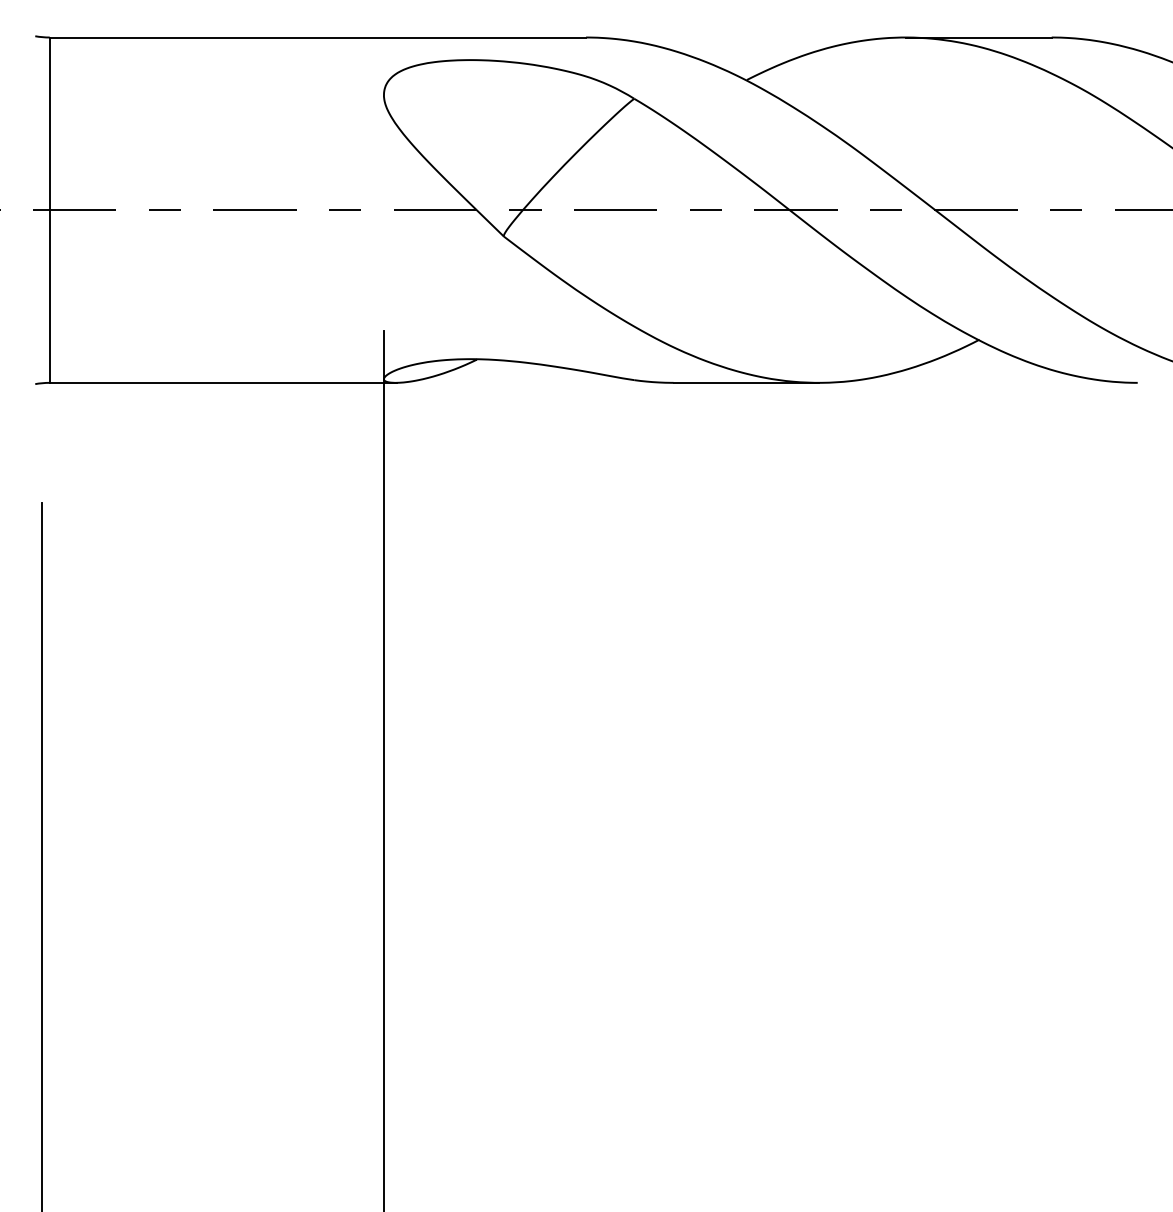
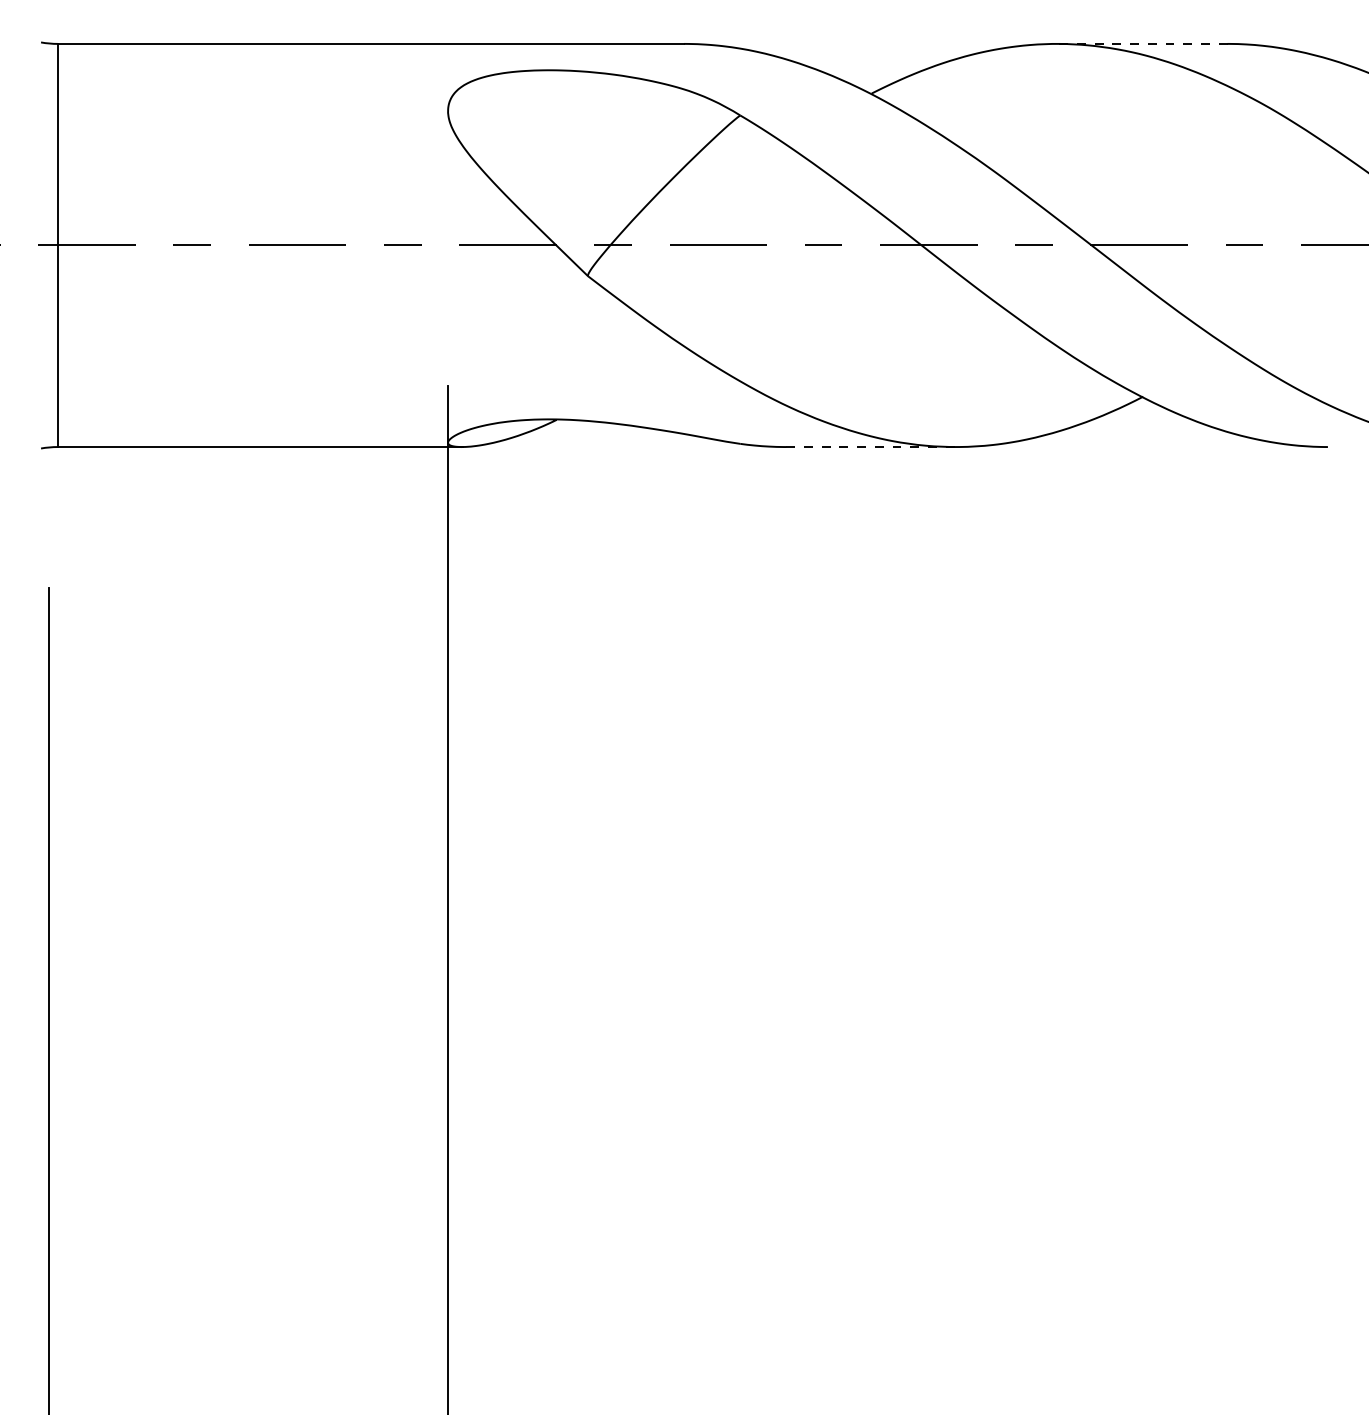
line: (978, 37) -> (1141, 43), solid -> dashed
line: (745, 383) -> (870, 447), solid -> dashed

